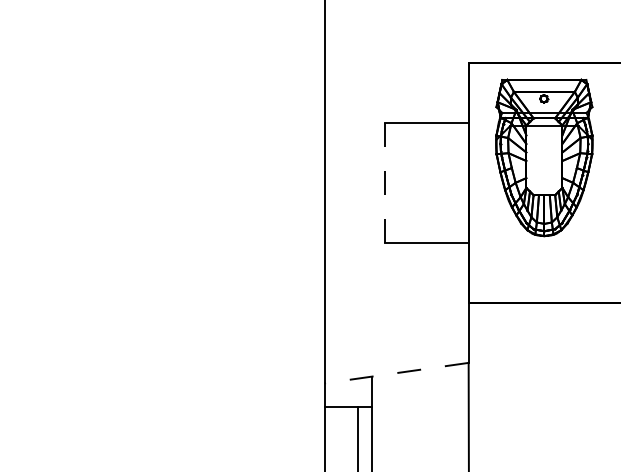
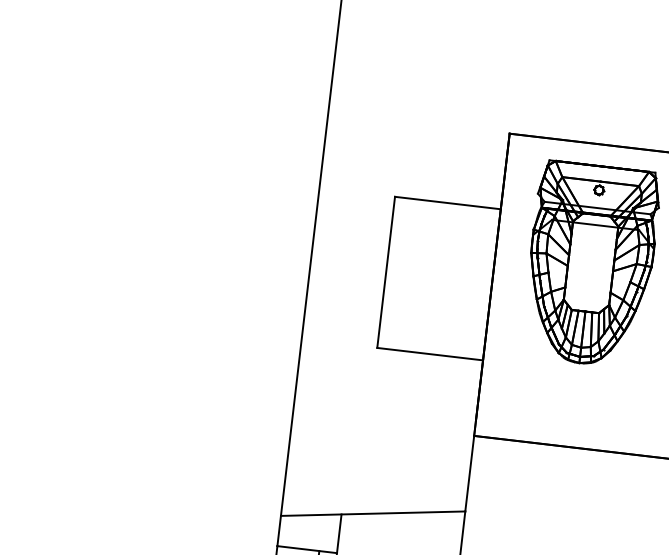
line: (384, 183) -> (385, 273), dashed -> solid
line: (396, 373) -> (372, 514), dashed -> solid

